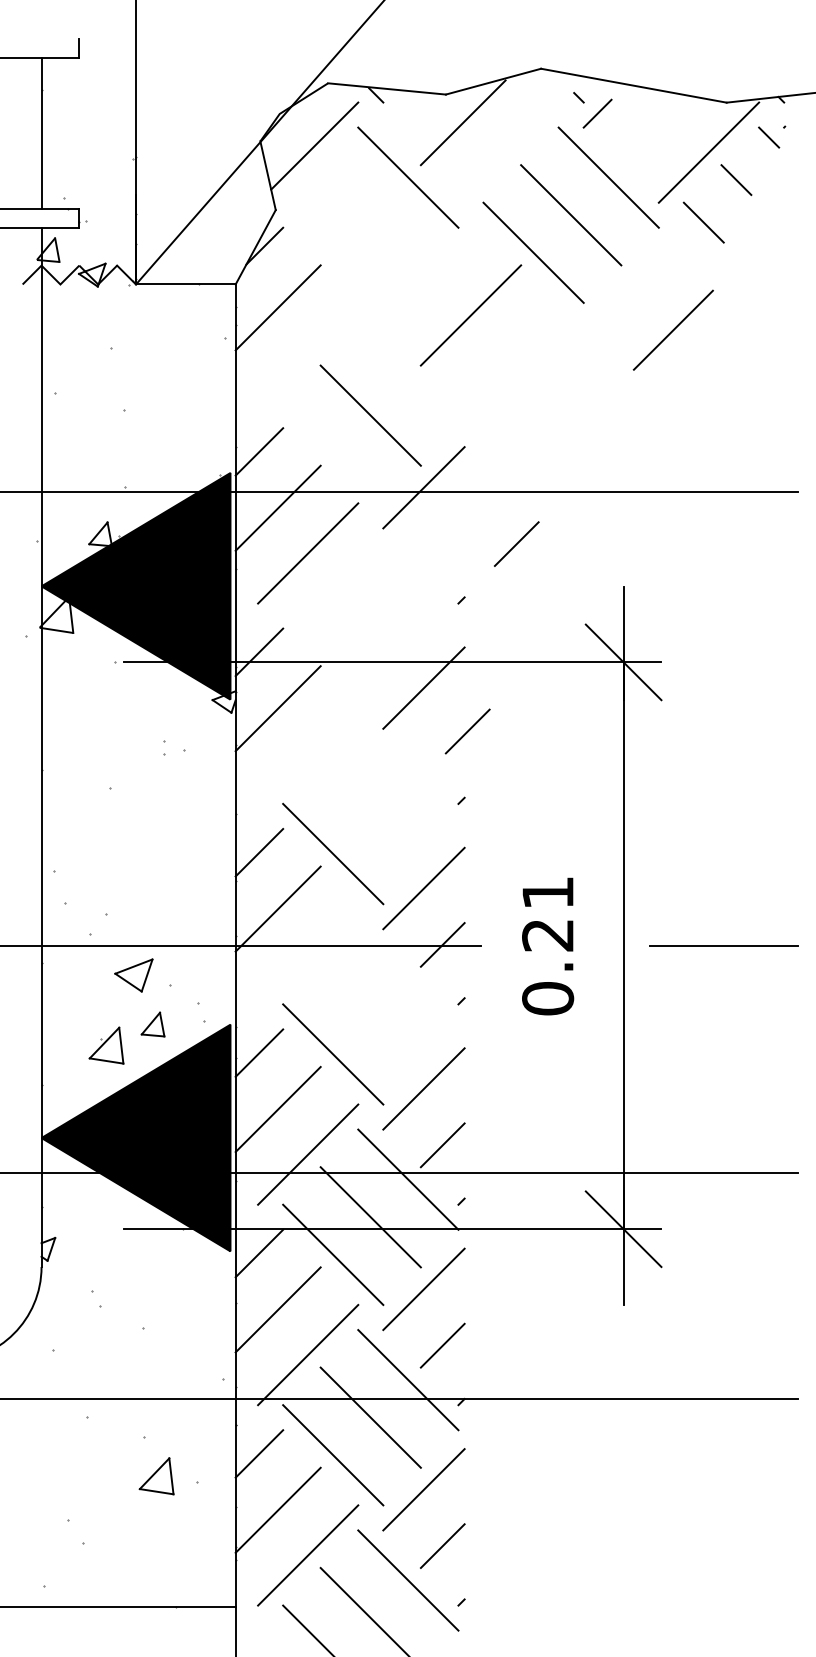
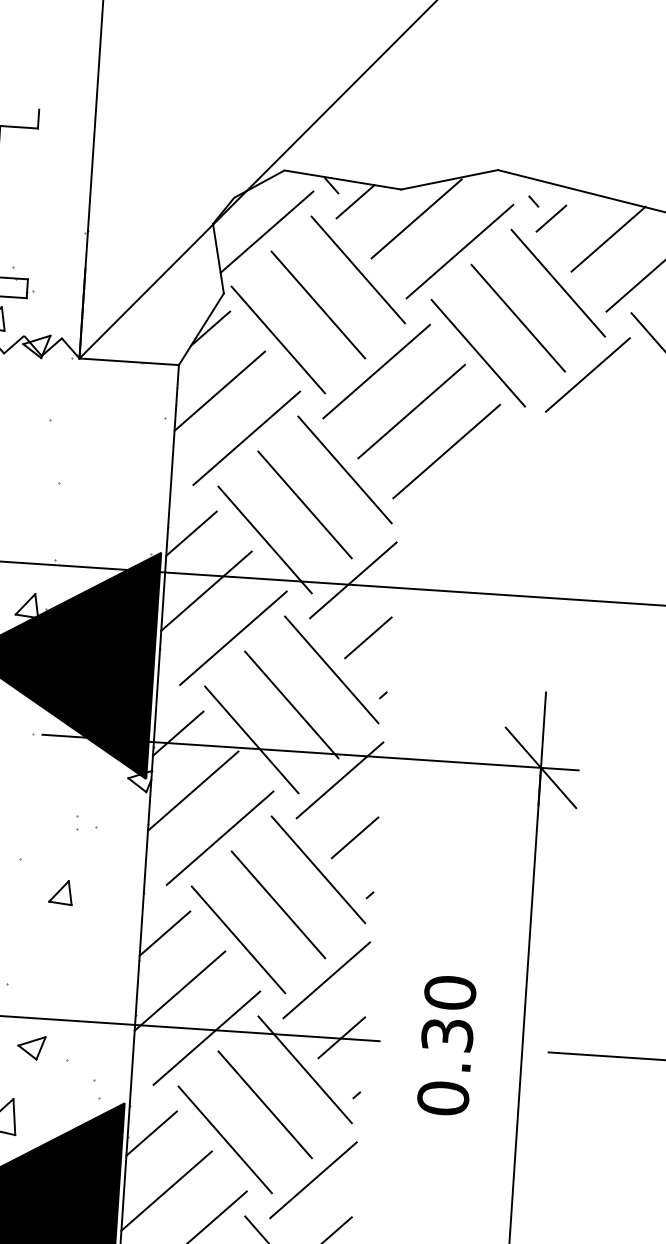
line: (400, 109) -> (354, 201), added
line: (655, 130) -> (608, 239), added
line: (508, 152) -> (459, 251), added
line: (370, 215) -> (318, 305), added
line: (333, 252) -> (278, 339), added
line: (433, 277) -> (376, 371), added
line: (672, 329) -> (587, 374), moved
line: (308, 352) -> (247, 437), added
line: (508, 352) -> (446, 451), added
line: (408, 378) -> (345, 470), added
line: (333, 453) -> (265, 540), added
line: (516, 543) -> (368, 637), moved
line: (408, 578) -> (331, 669), added
line: (370, 615) -> (291, 704), added
line: (333, 653) -> (252, 739), added
line: (467, 731) -> (354, 837), moved
line: (308, 753) -> (220, 837), added
line: (408, 778) -> (318, 869), added
line: (370, 816) -> (278, 904), added
text: (548, 913) -> (449, 1013), 0.21 -> 0.30
line: (308, 954) -> (207, 1038), added
part: (133, 974) -> (31, 1046), size x0.71
line: (408, 979) -> (305, 1070), added
line: (370, 1016) -> (264, 1104), added
part: (152, 1024) -> (60, 892), moved

